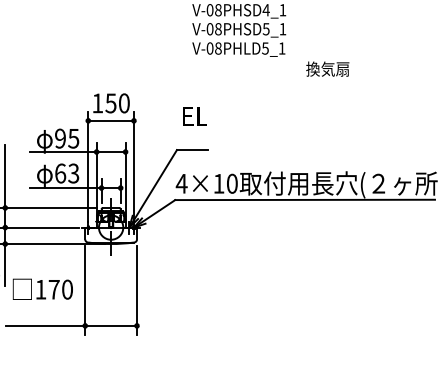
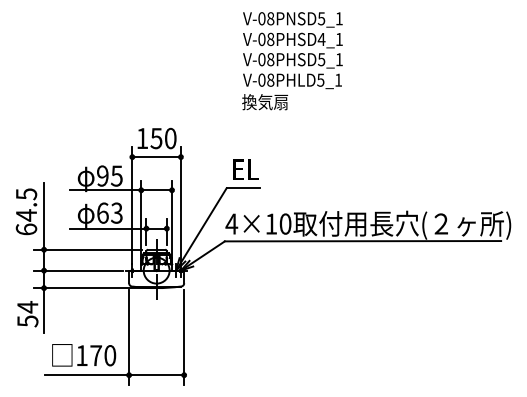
text: (327, 69) -> (264, 102), moved
text: (194, 116) -> (245, 169), moved
text: (43, 289) -> (84, 355), moved

